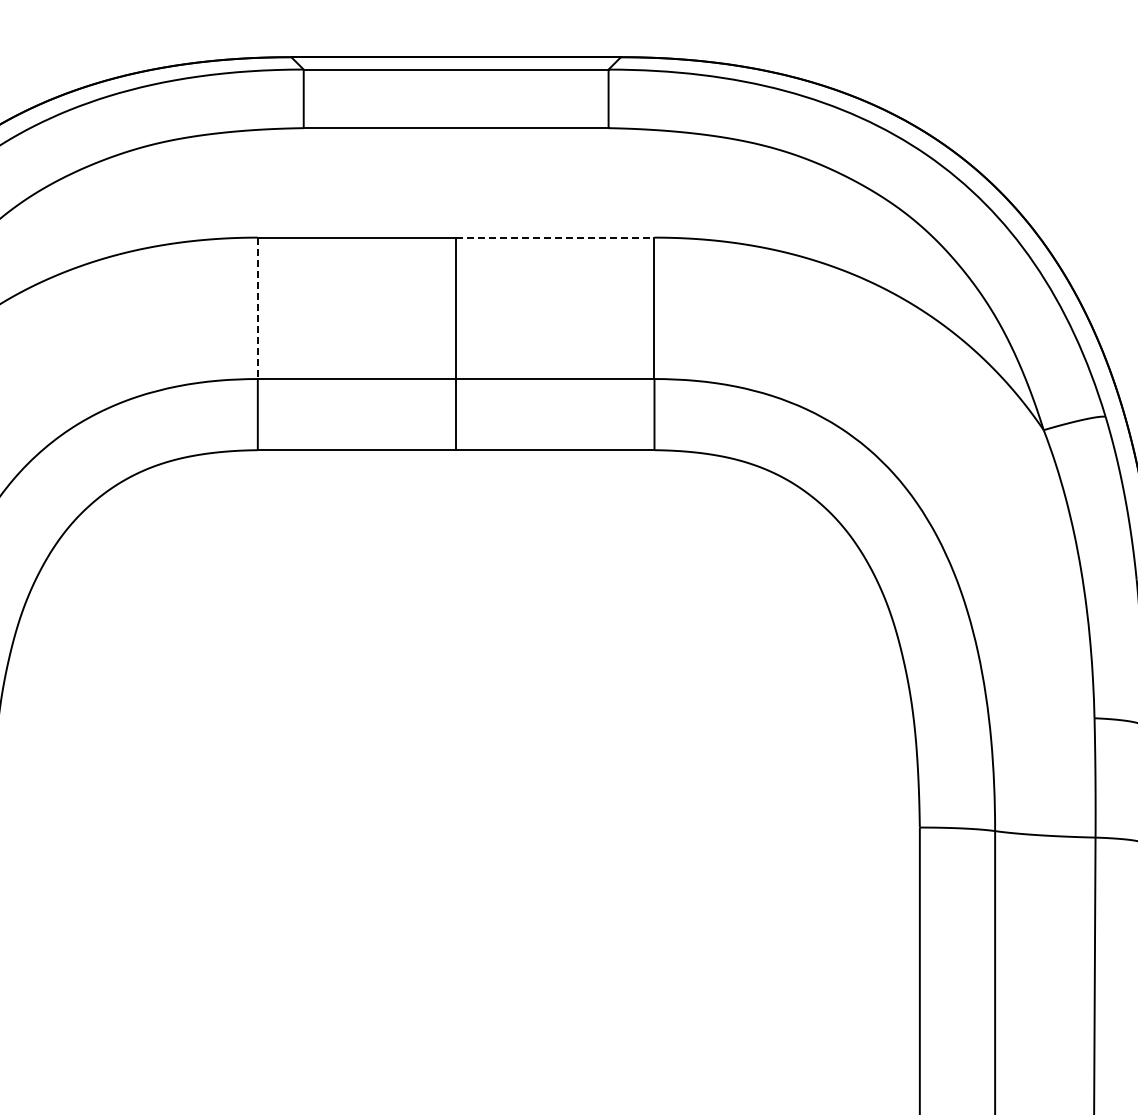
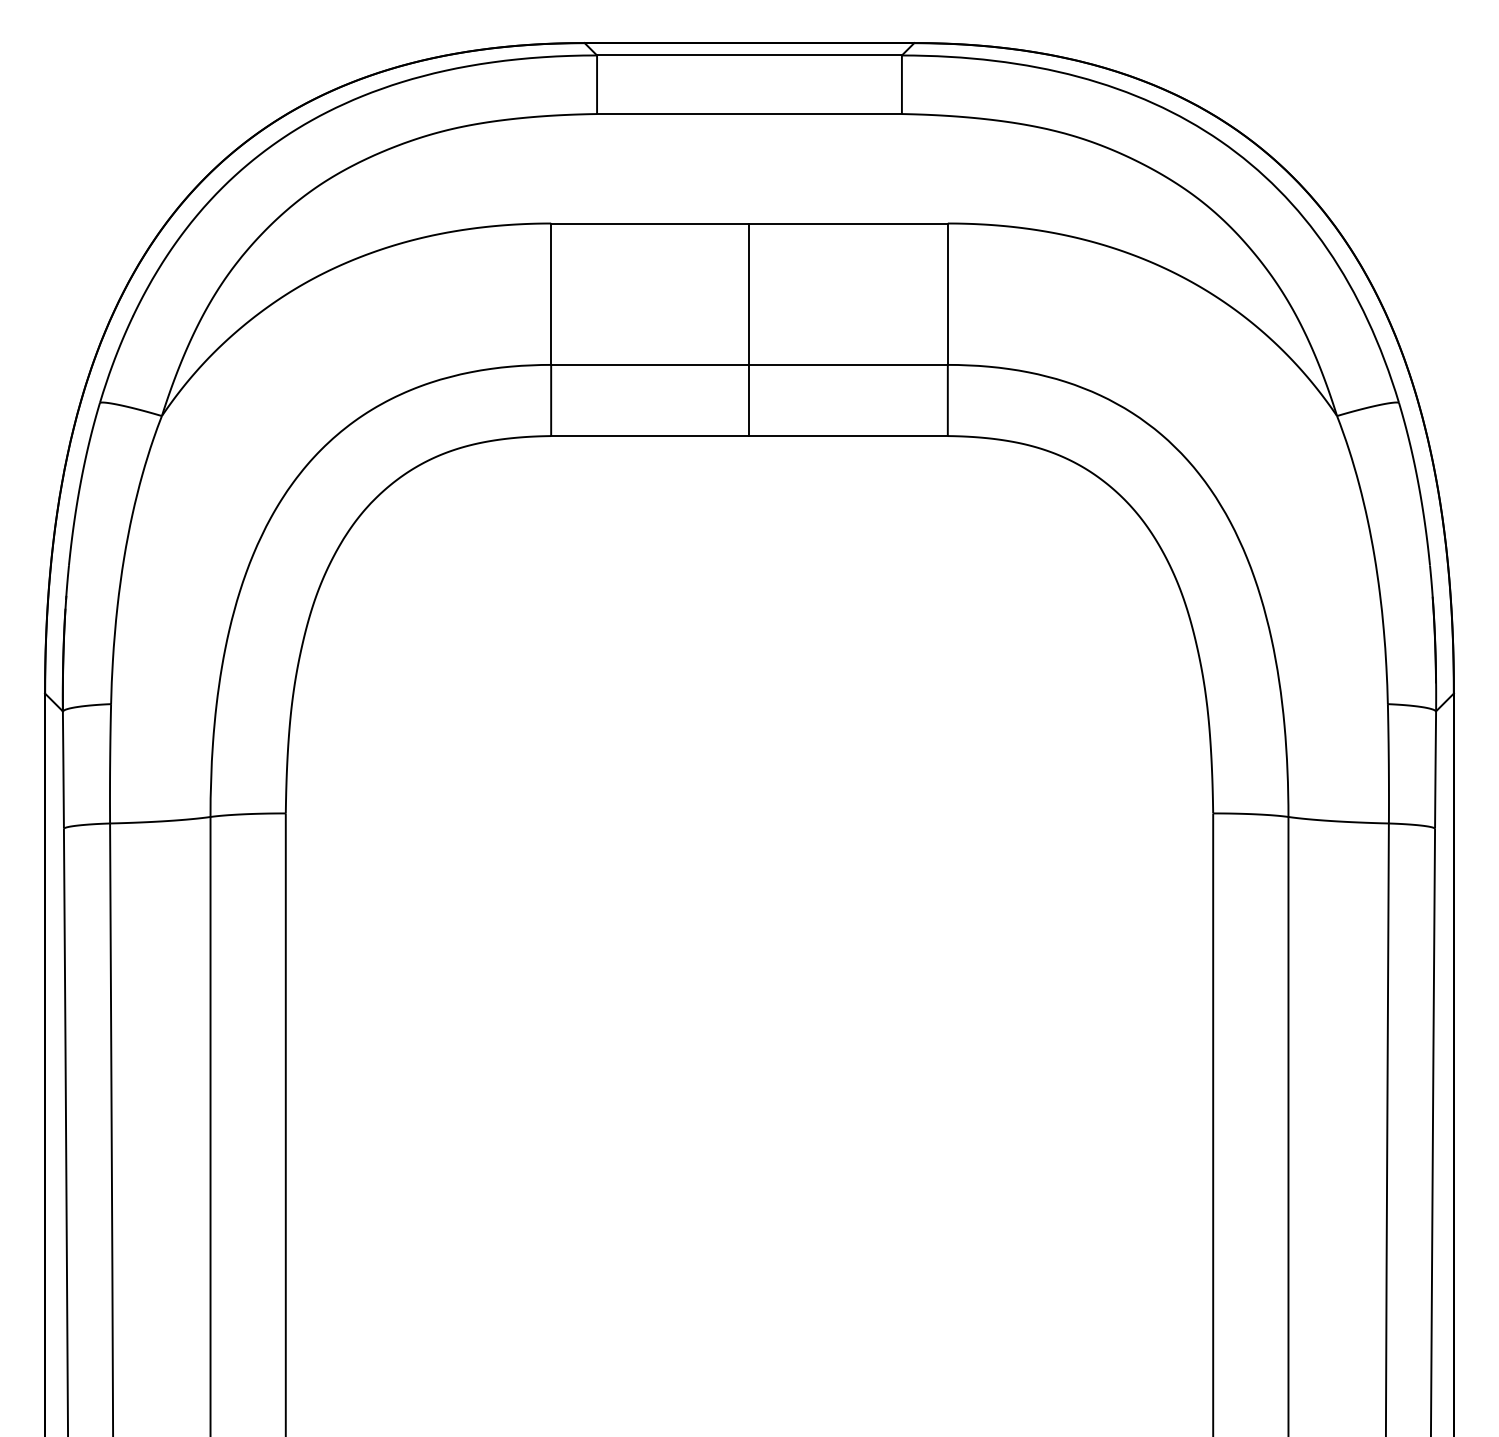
line: (556, 237) -> (849, 223), dashed -> solid
line: (258, 308) -> (551, 294), dashed -> solid

